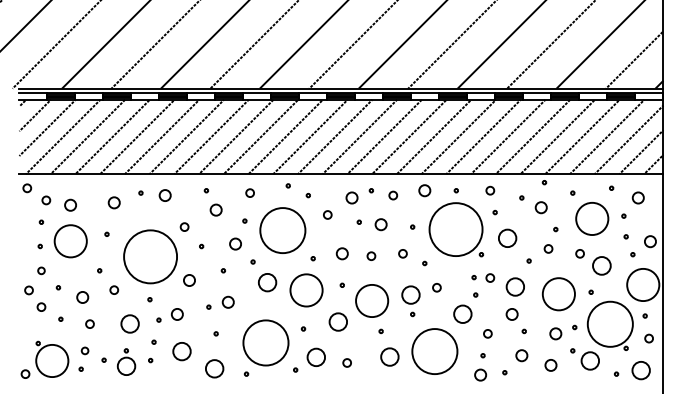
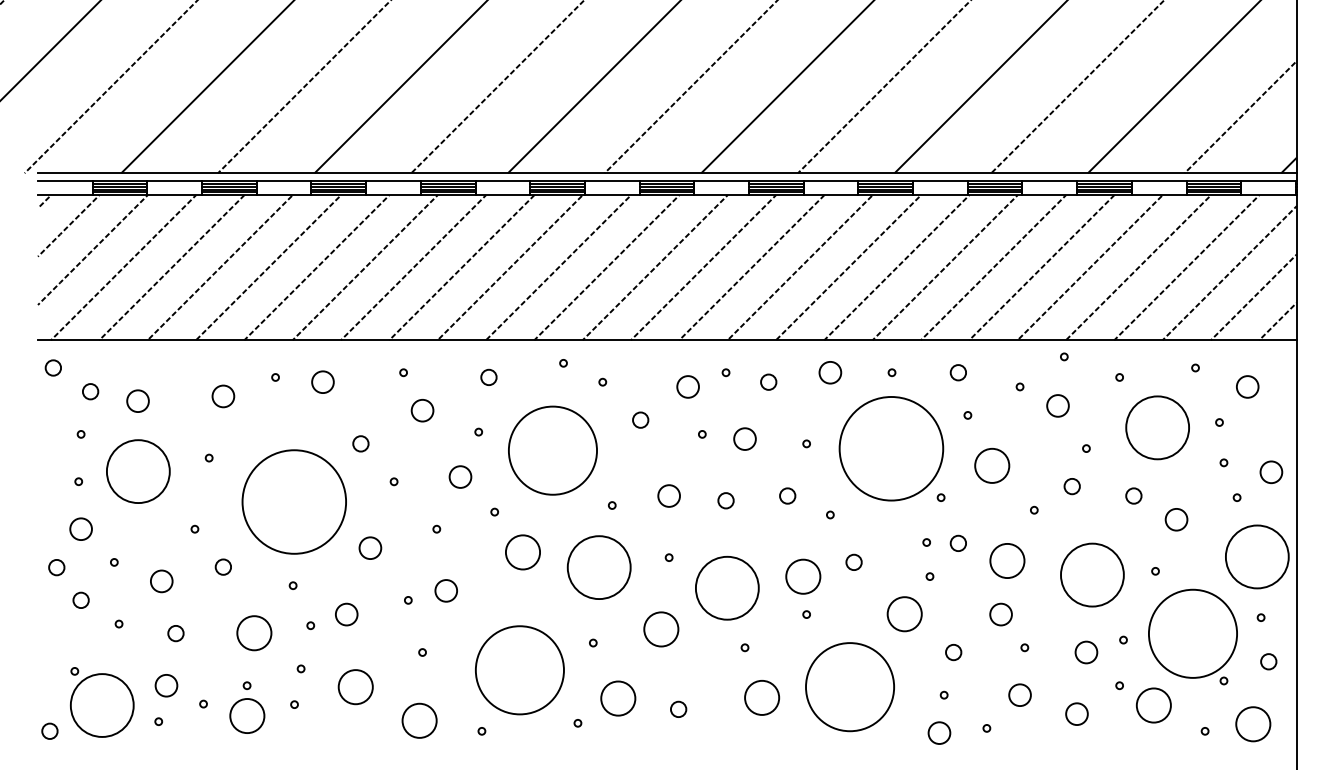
circle: (601, 265) -> (1175, 518), size x0.62
circle: (41, 270) -> (81, 528), size x1.67
circle: (84, 350) -> (165, 685), size x1.67

